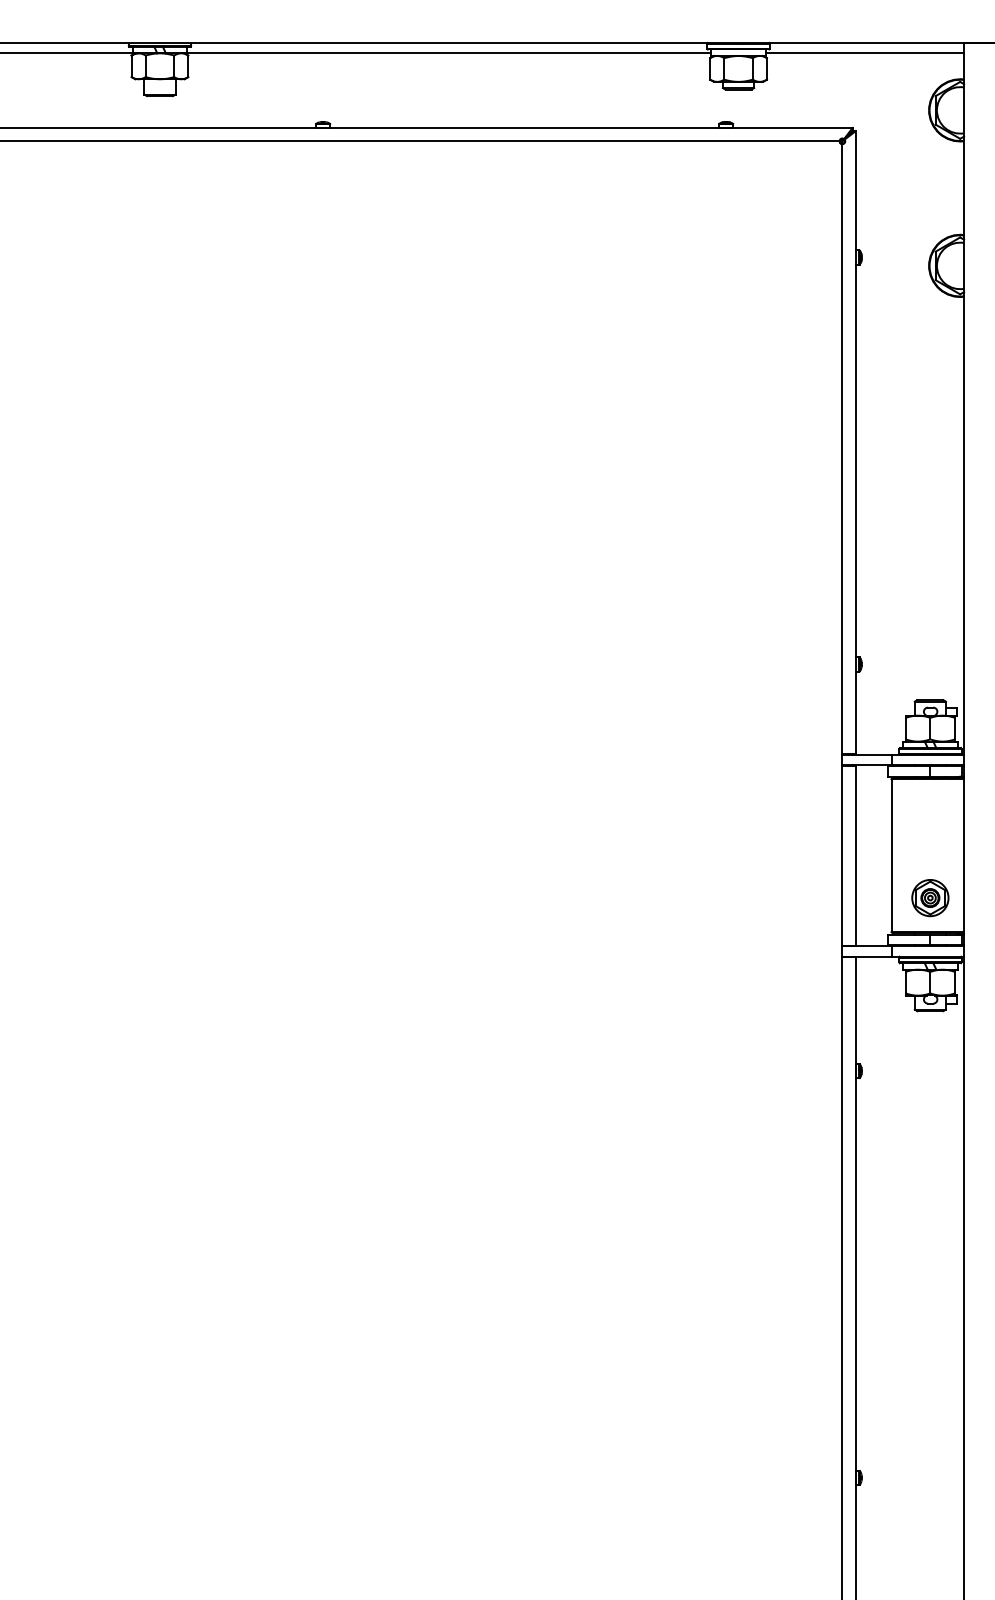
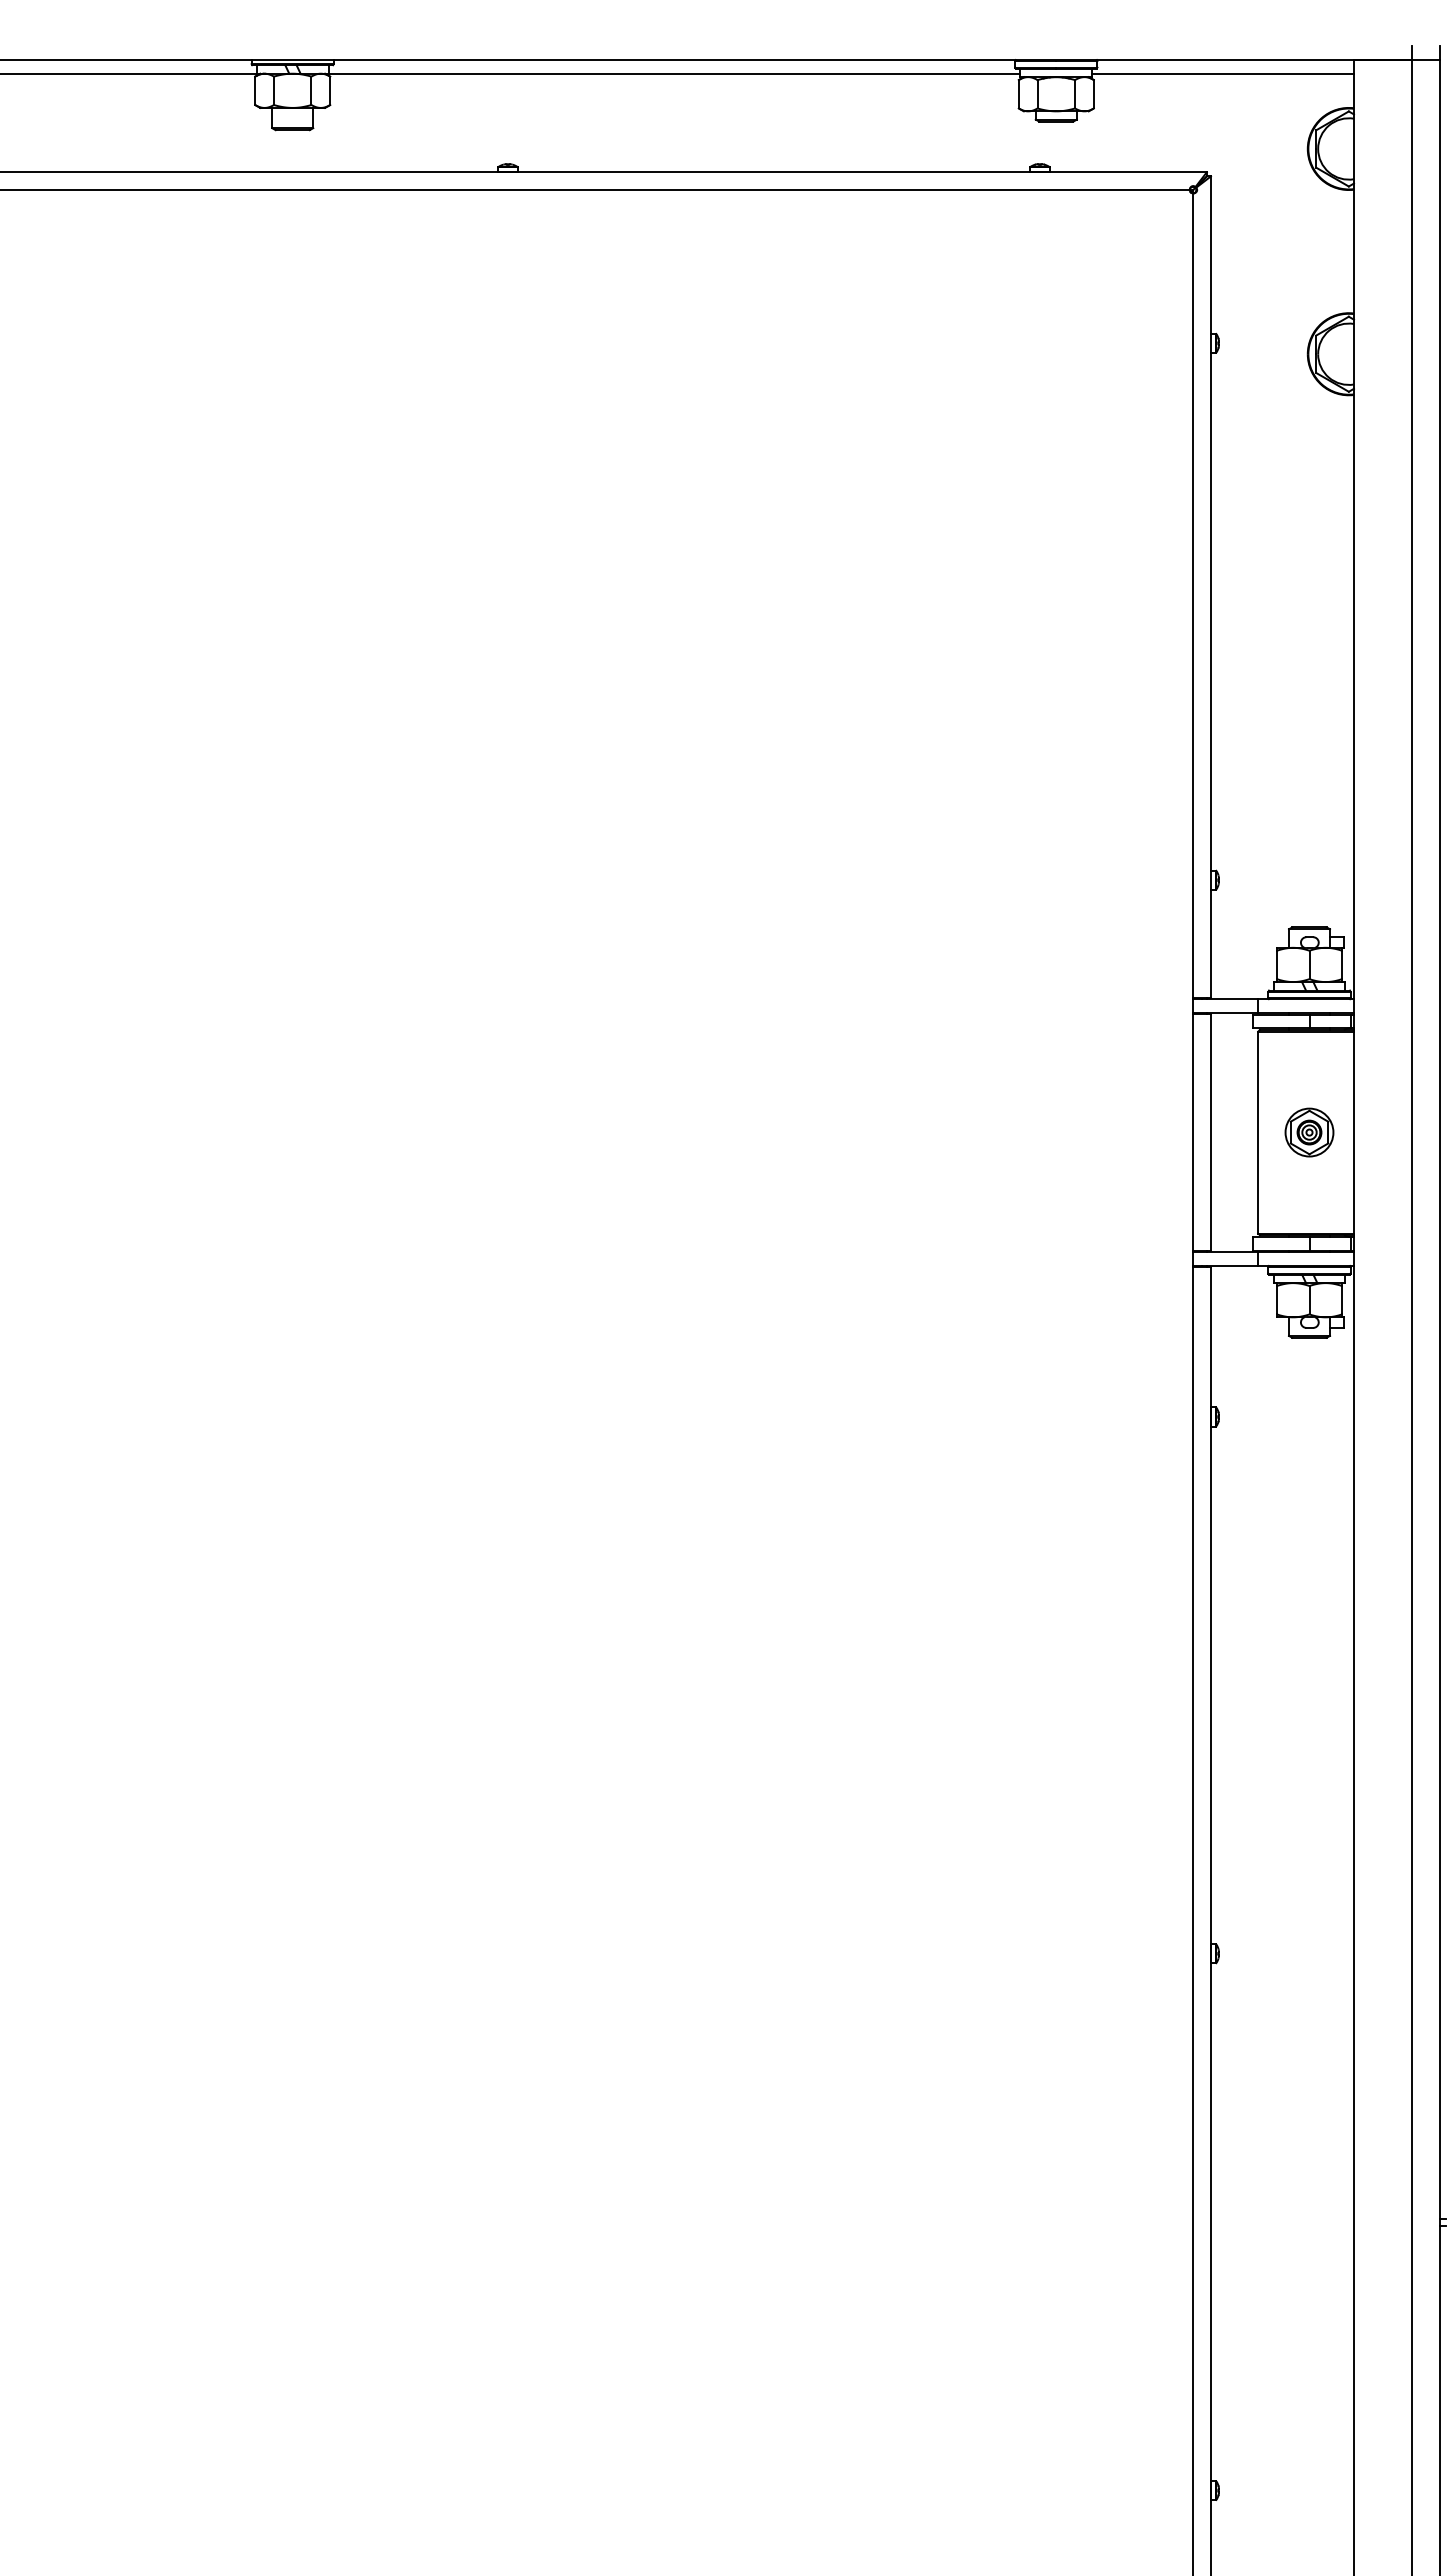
part: (930, 898) -> (1309, 1132), moved

